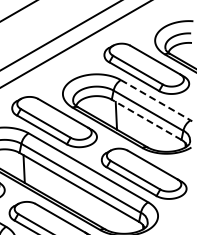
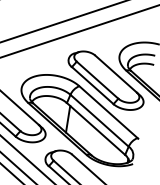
line: (156, 100) -> (109, 112), dashed -> solid
line: (146, 119) -> (95, 128), dashed -> solid

